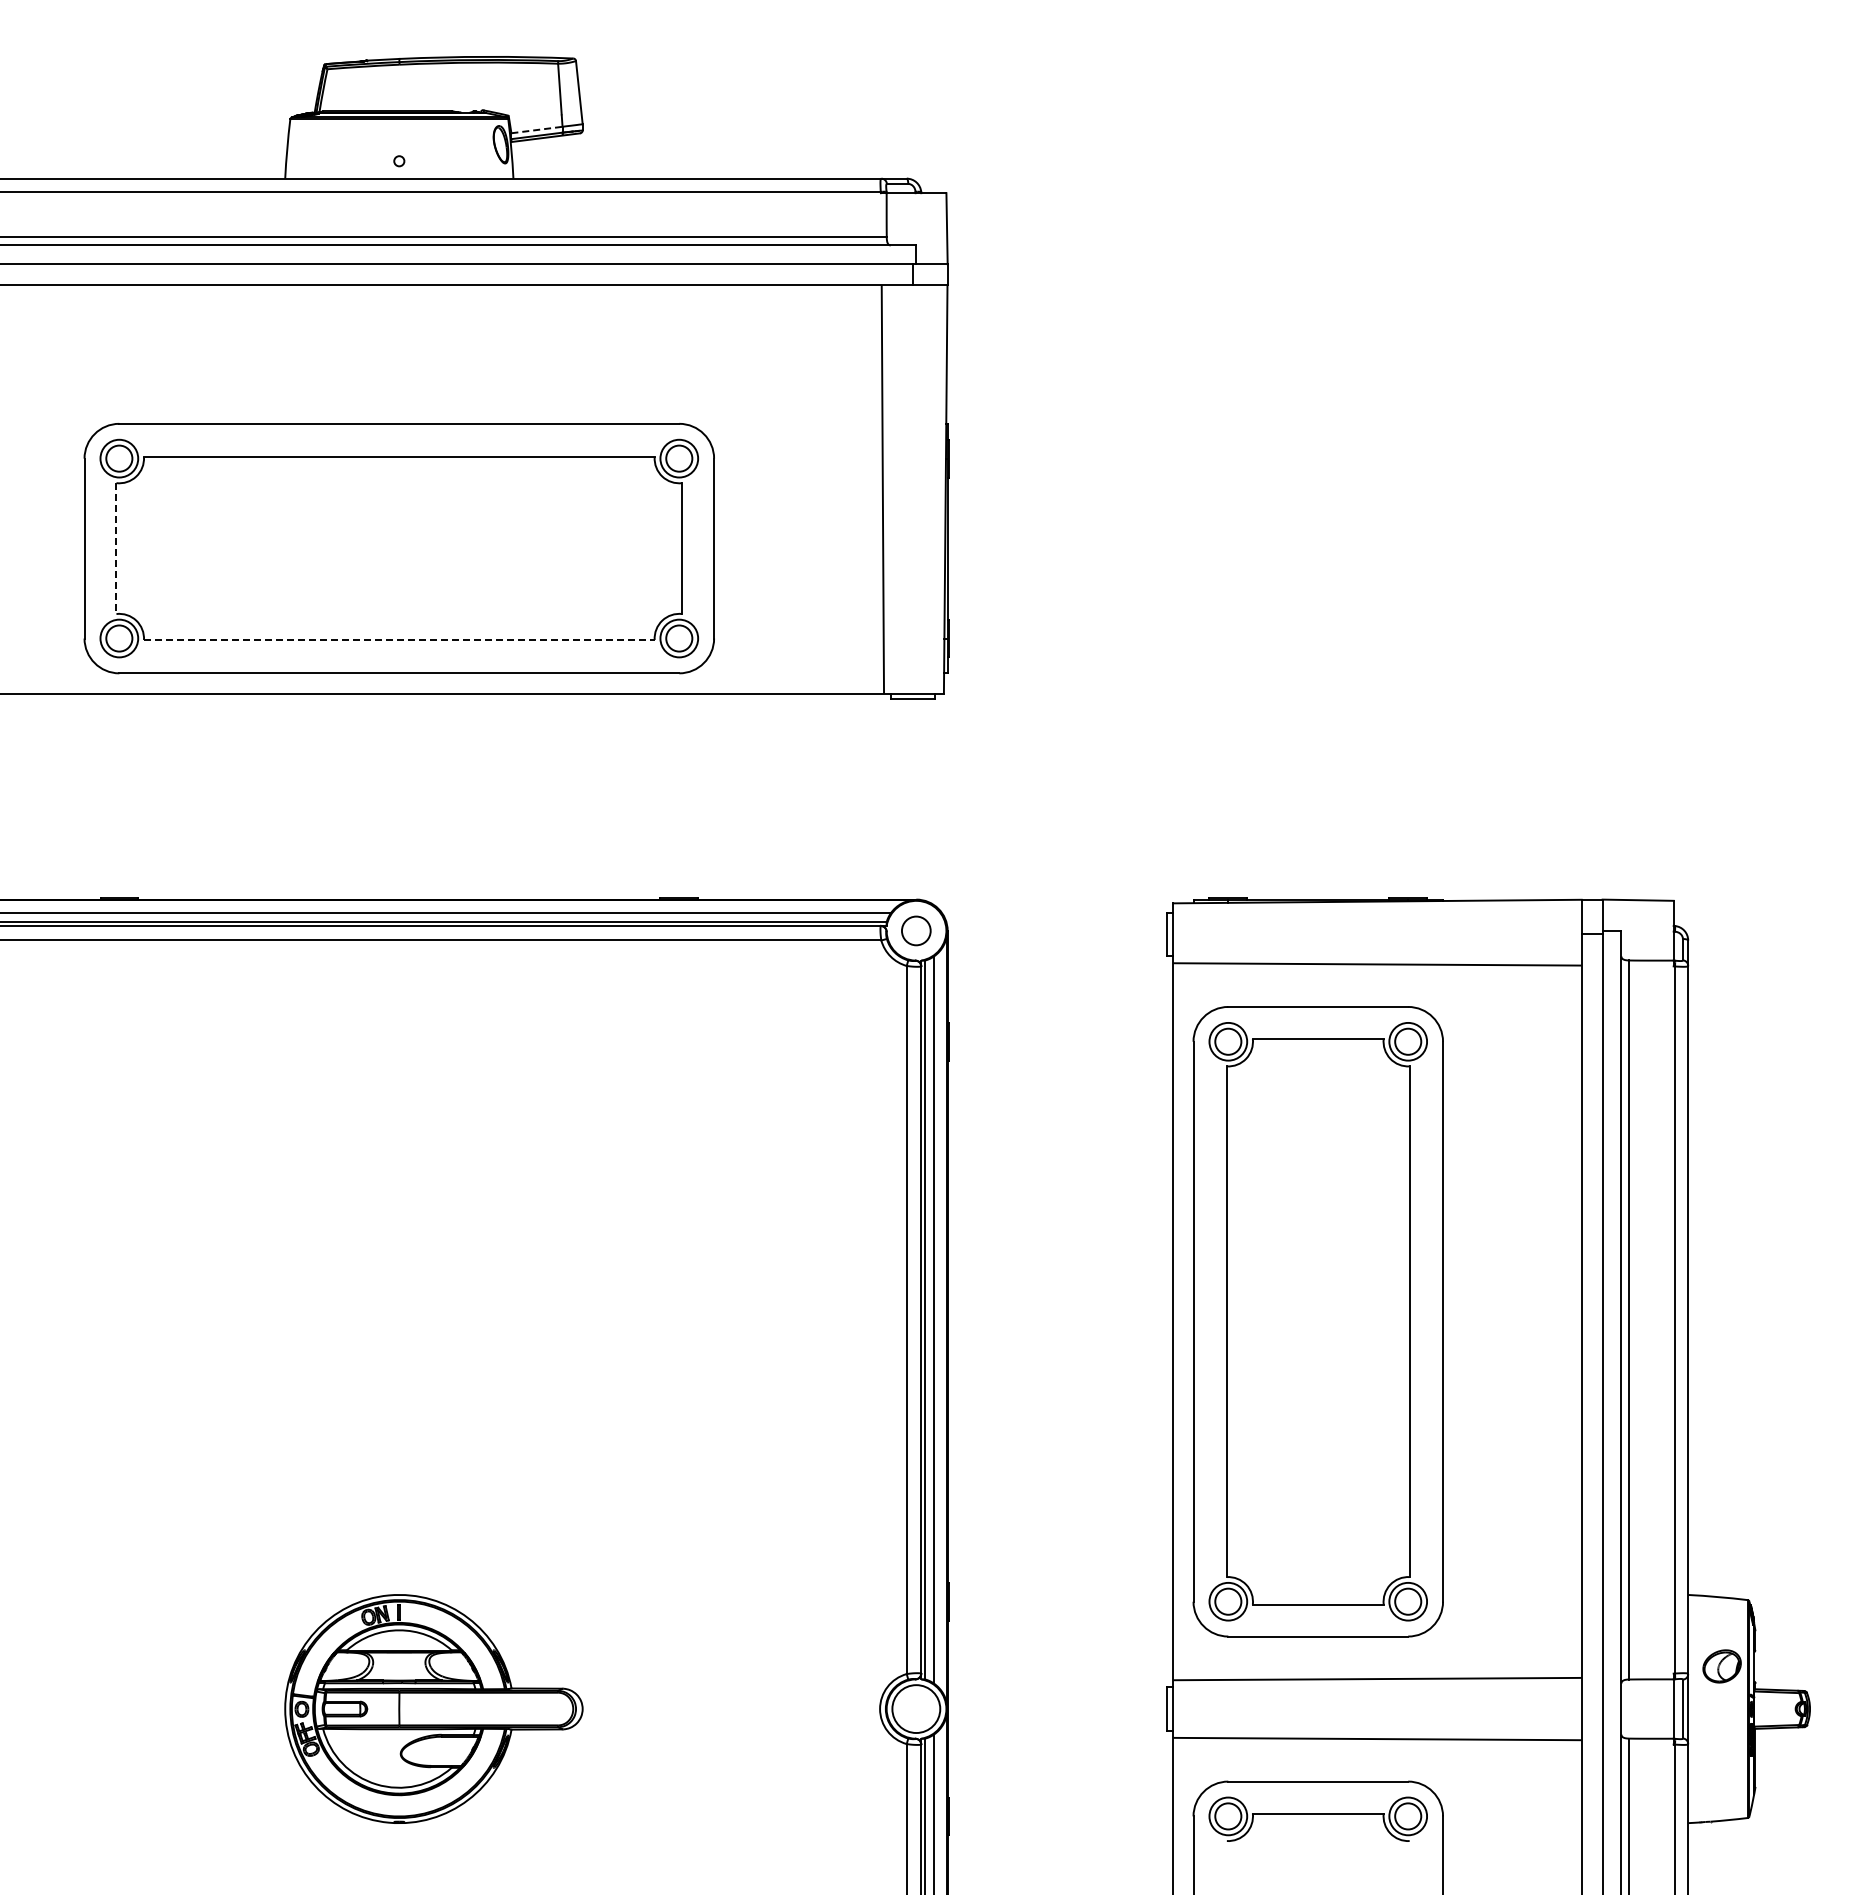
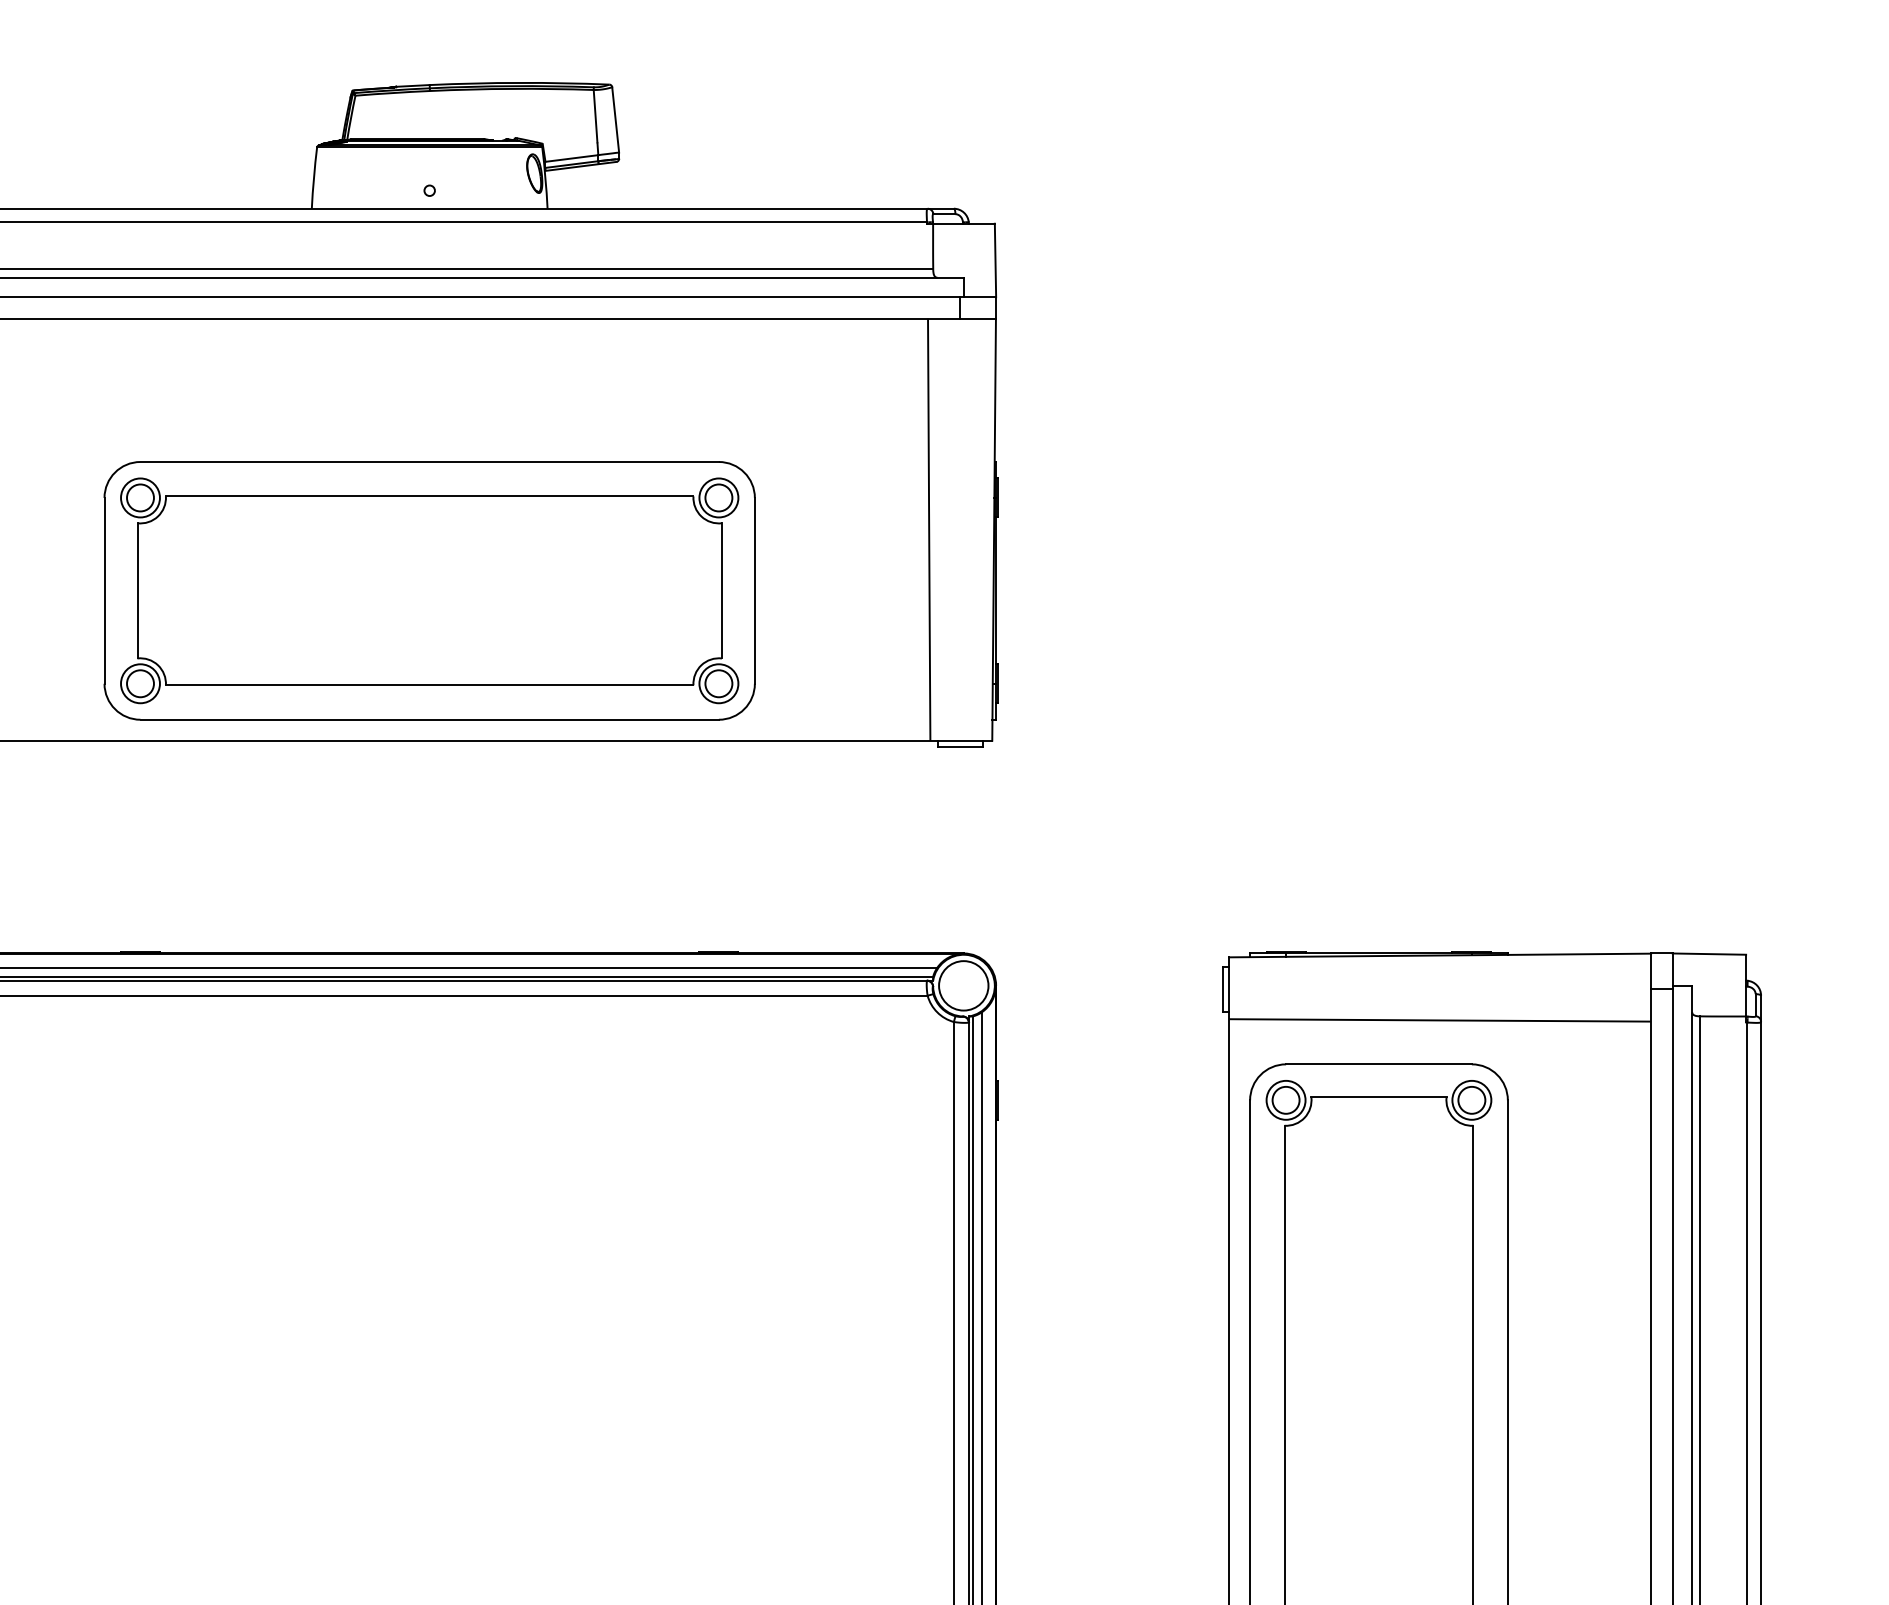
line: (536, 130) -> (571, 158), dashed -> solid
line: (116, 549) -> (137, 591), dashed -> solid
line: (399, 639) -> (429, 684), dashed -> solid
circle: (916, 930) -> (963, 985), size x1.67

